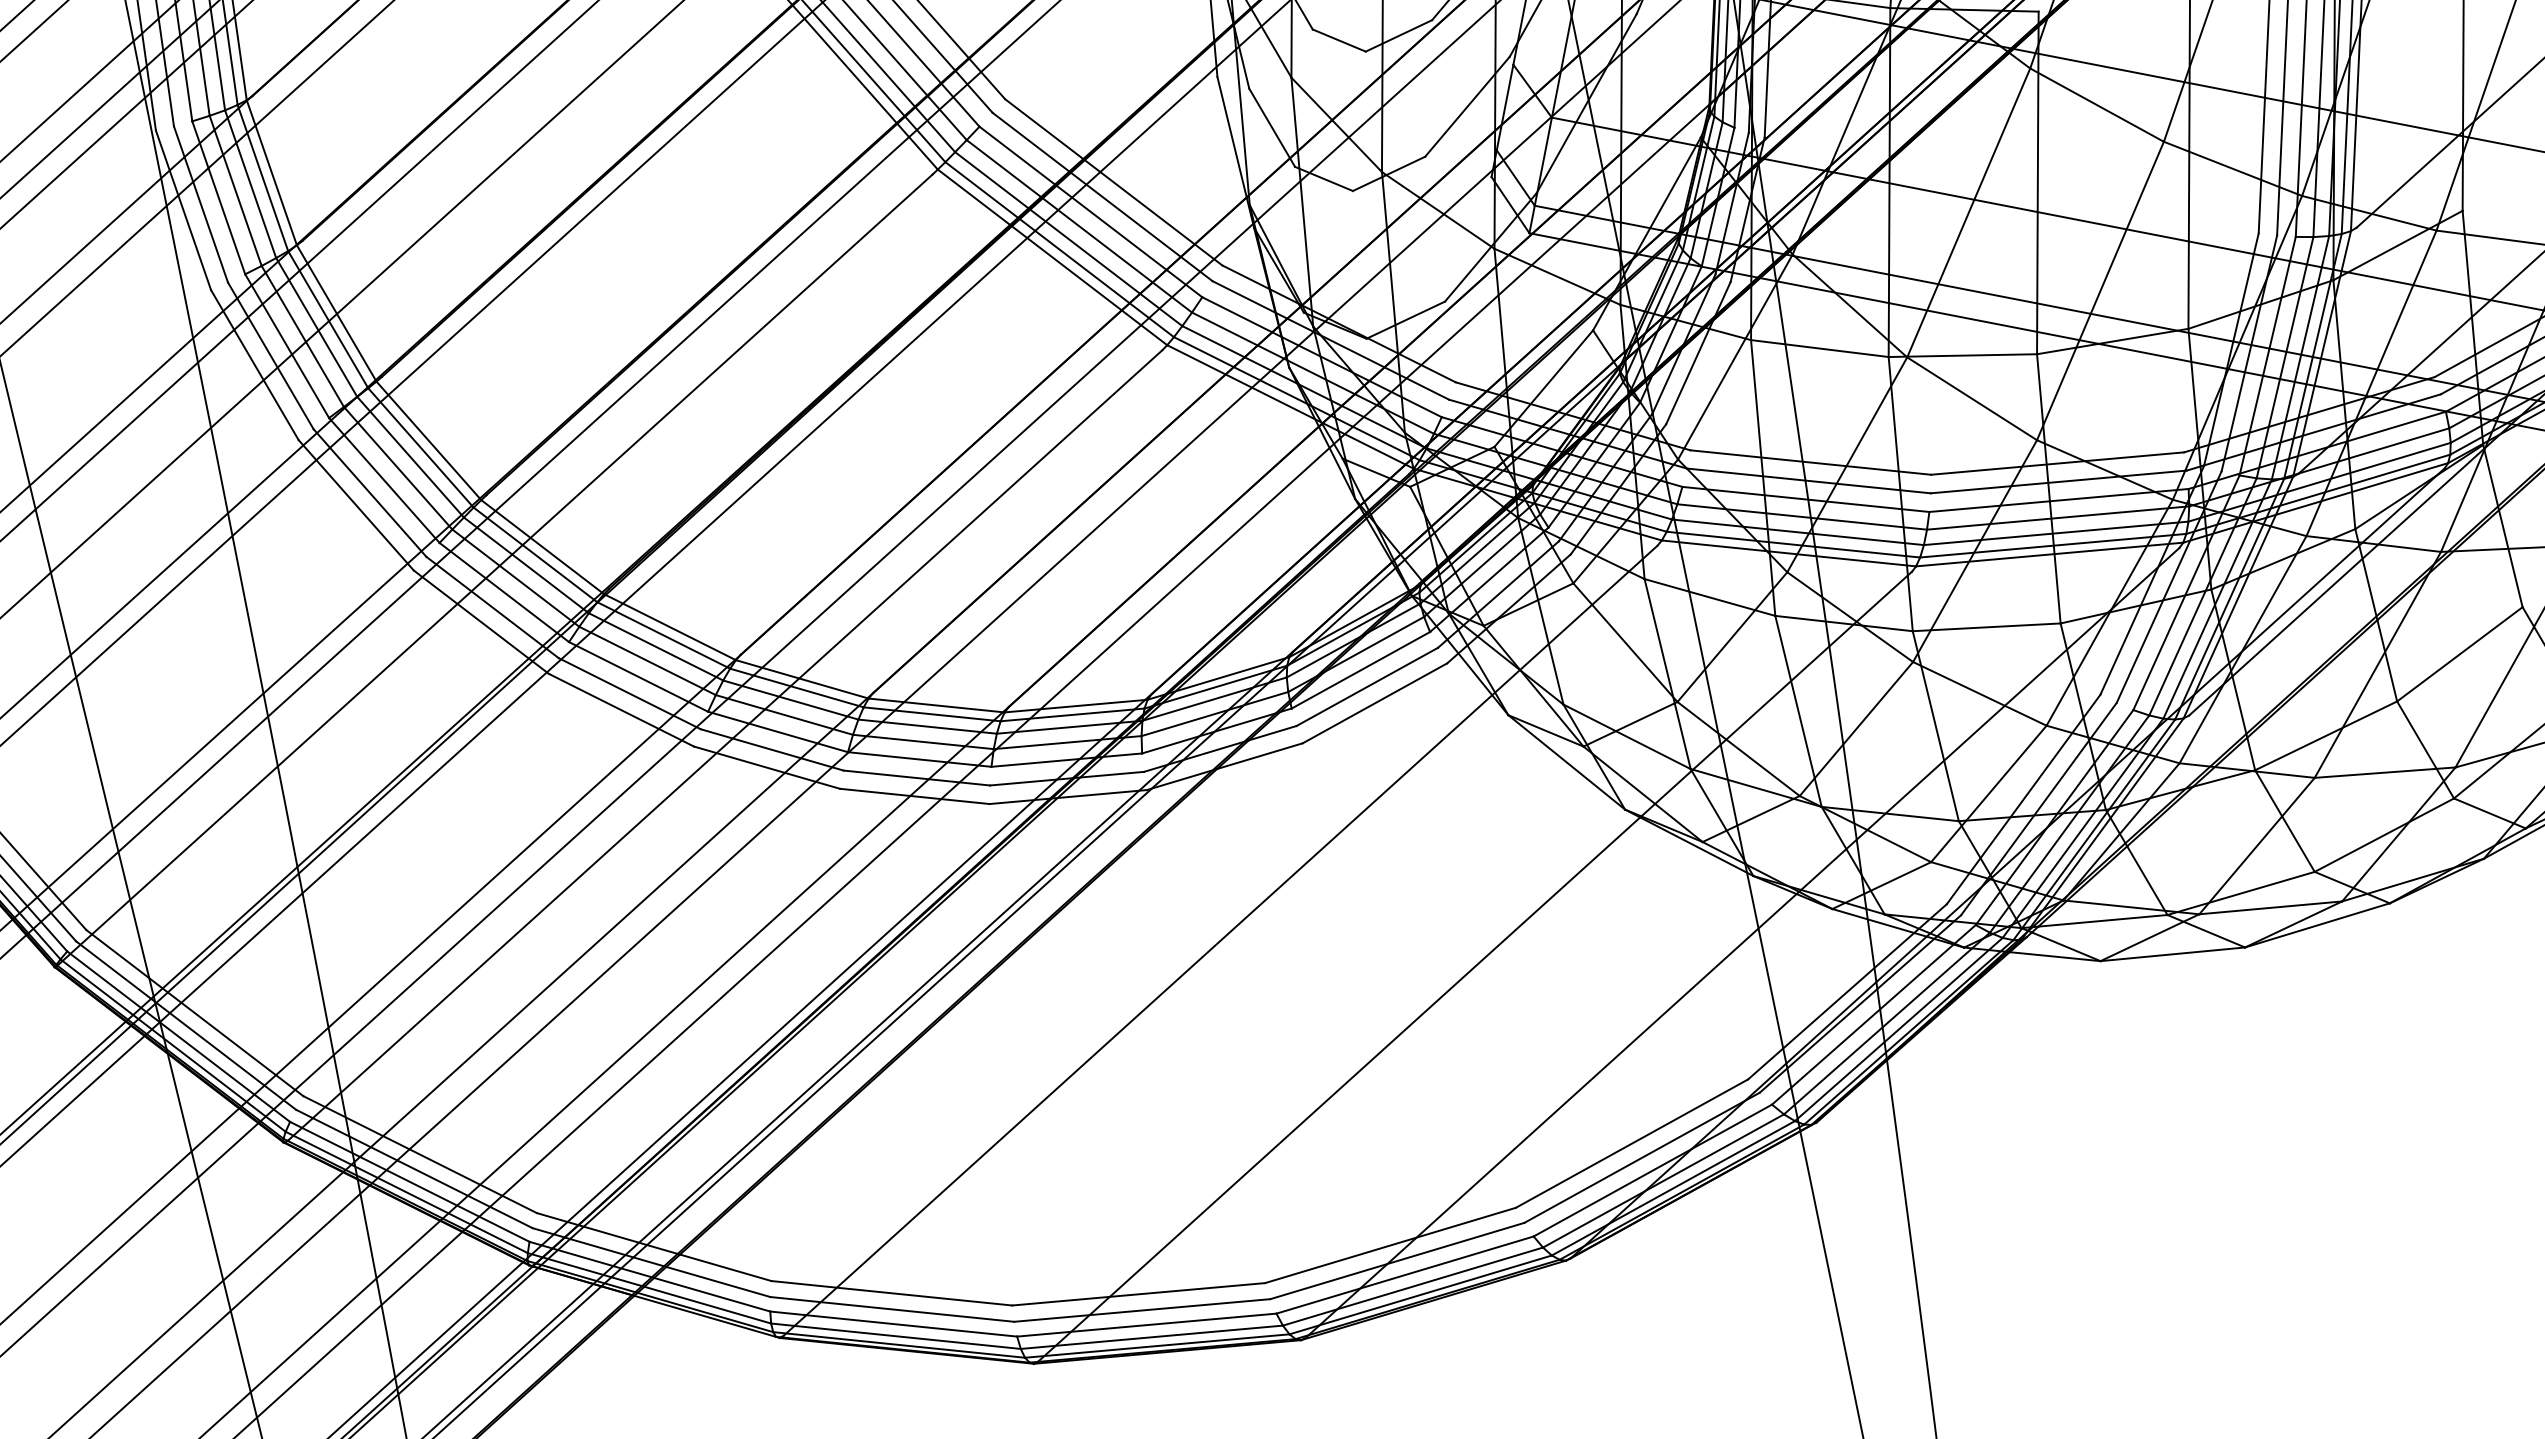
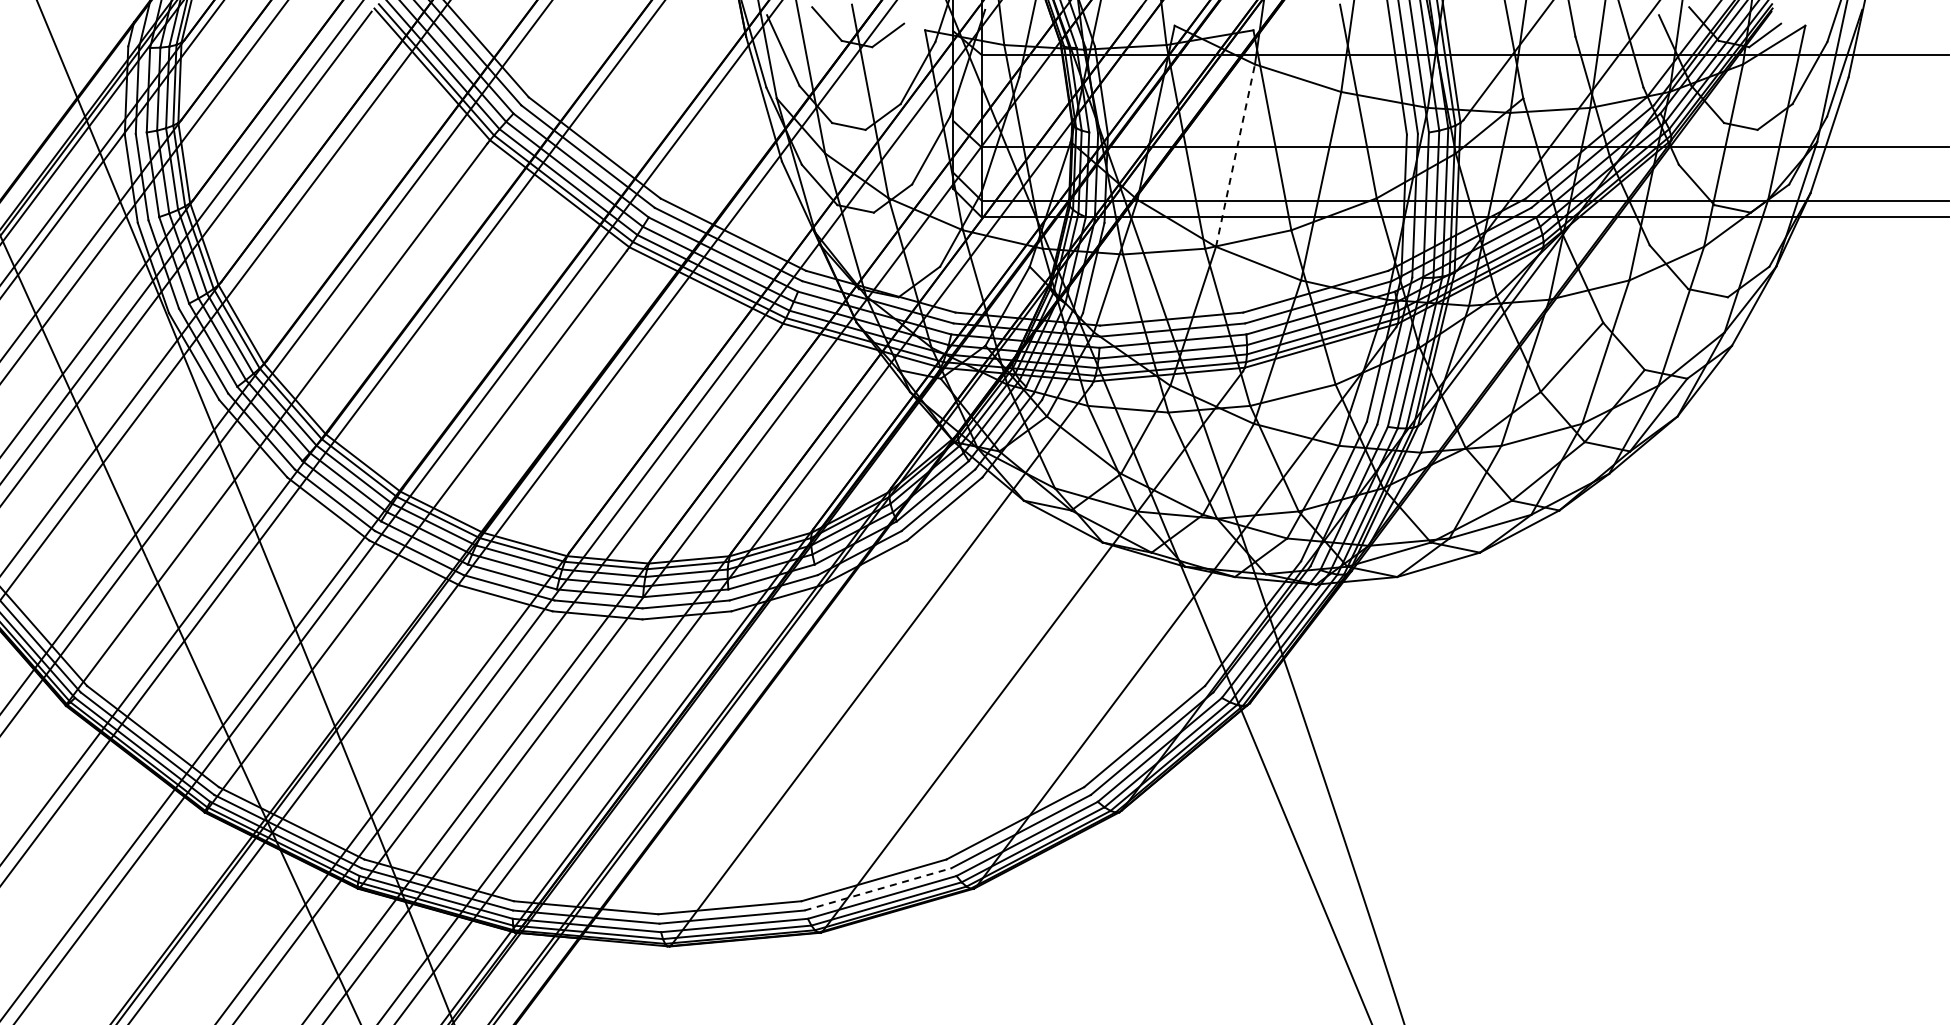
line: (1968, 212) -> (1235, 155), solid -> dashed
line: (1143, 1310) -> (878, 889), solid -> dashed

